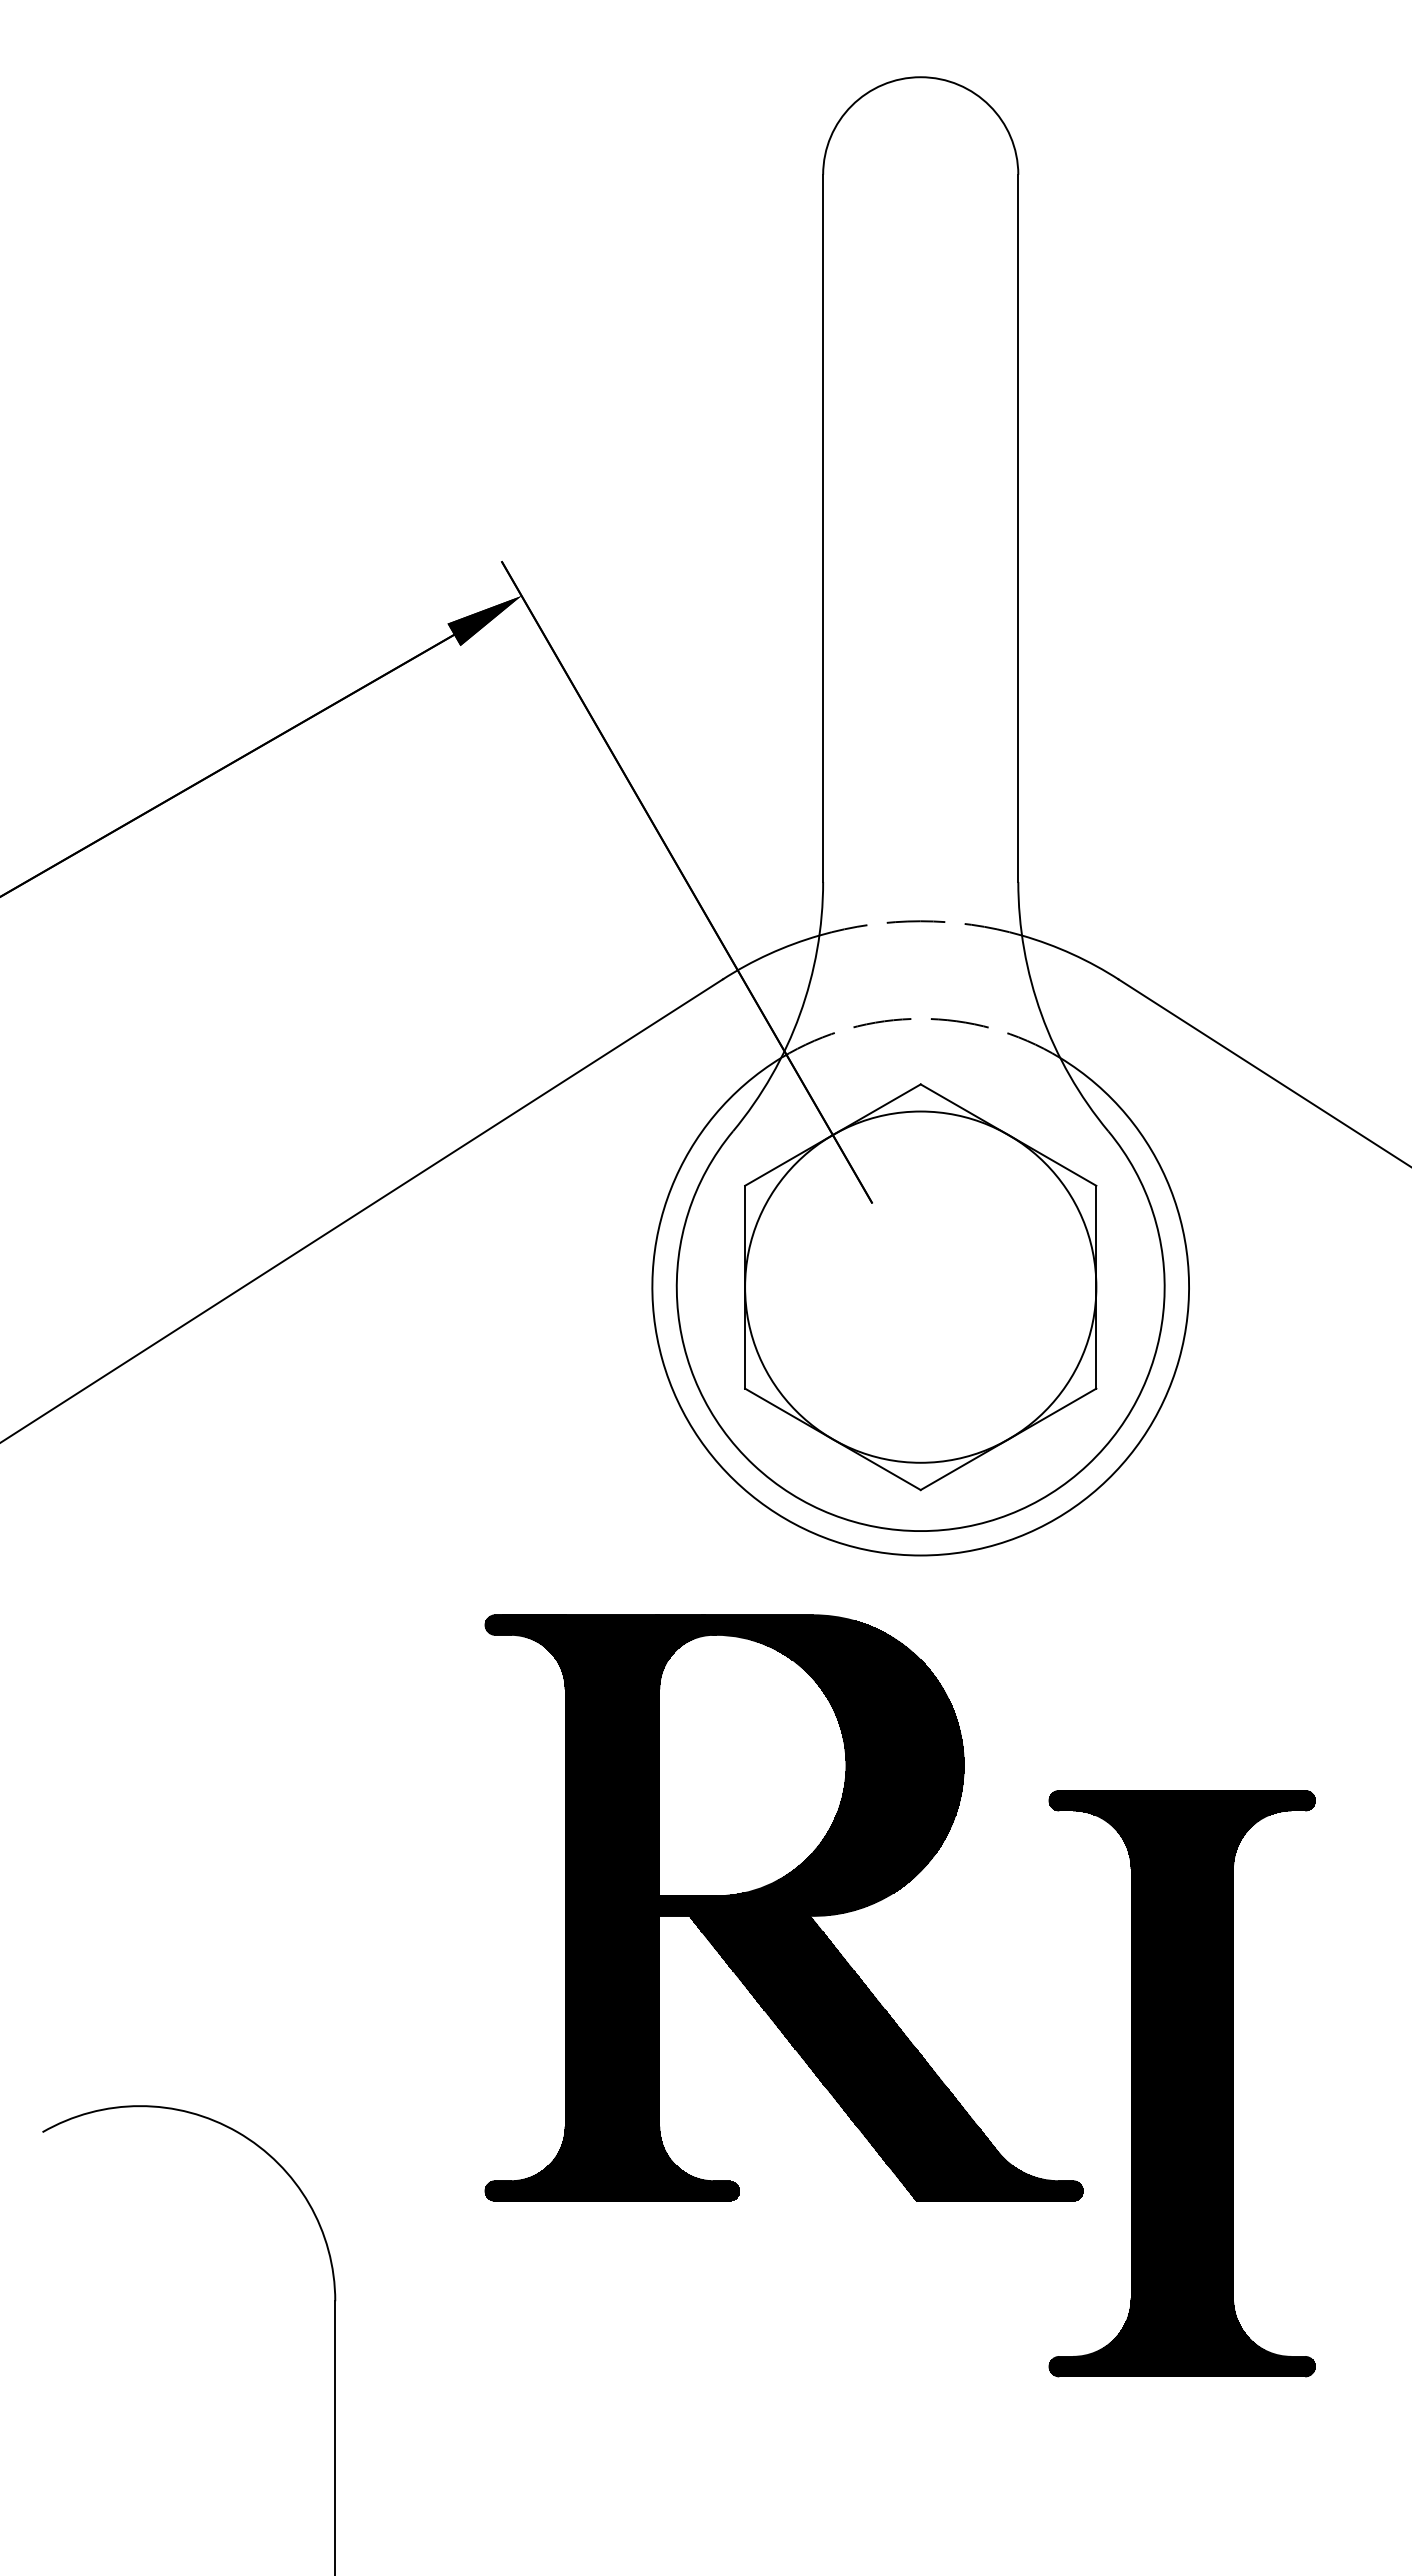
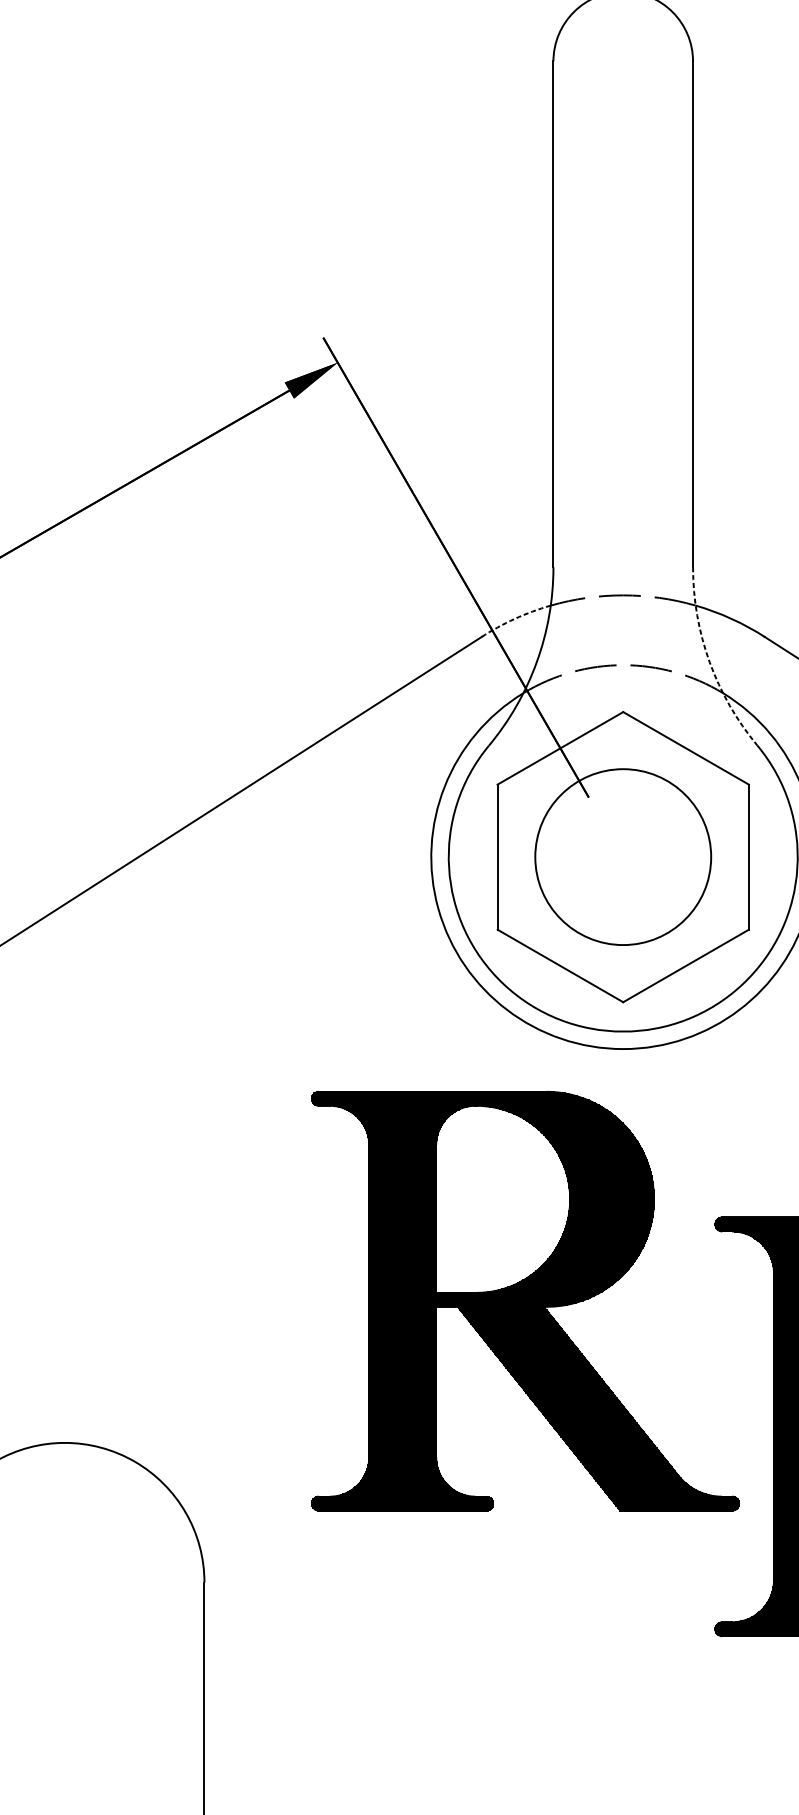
arc: (769, 954) -> (515, 619), solid -> dashed
arc: (1041, 1014) -> (709, 662), solid -> dashed
circle: (920, 1286) -> (623, 856), size x0.7

